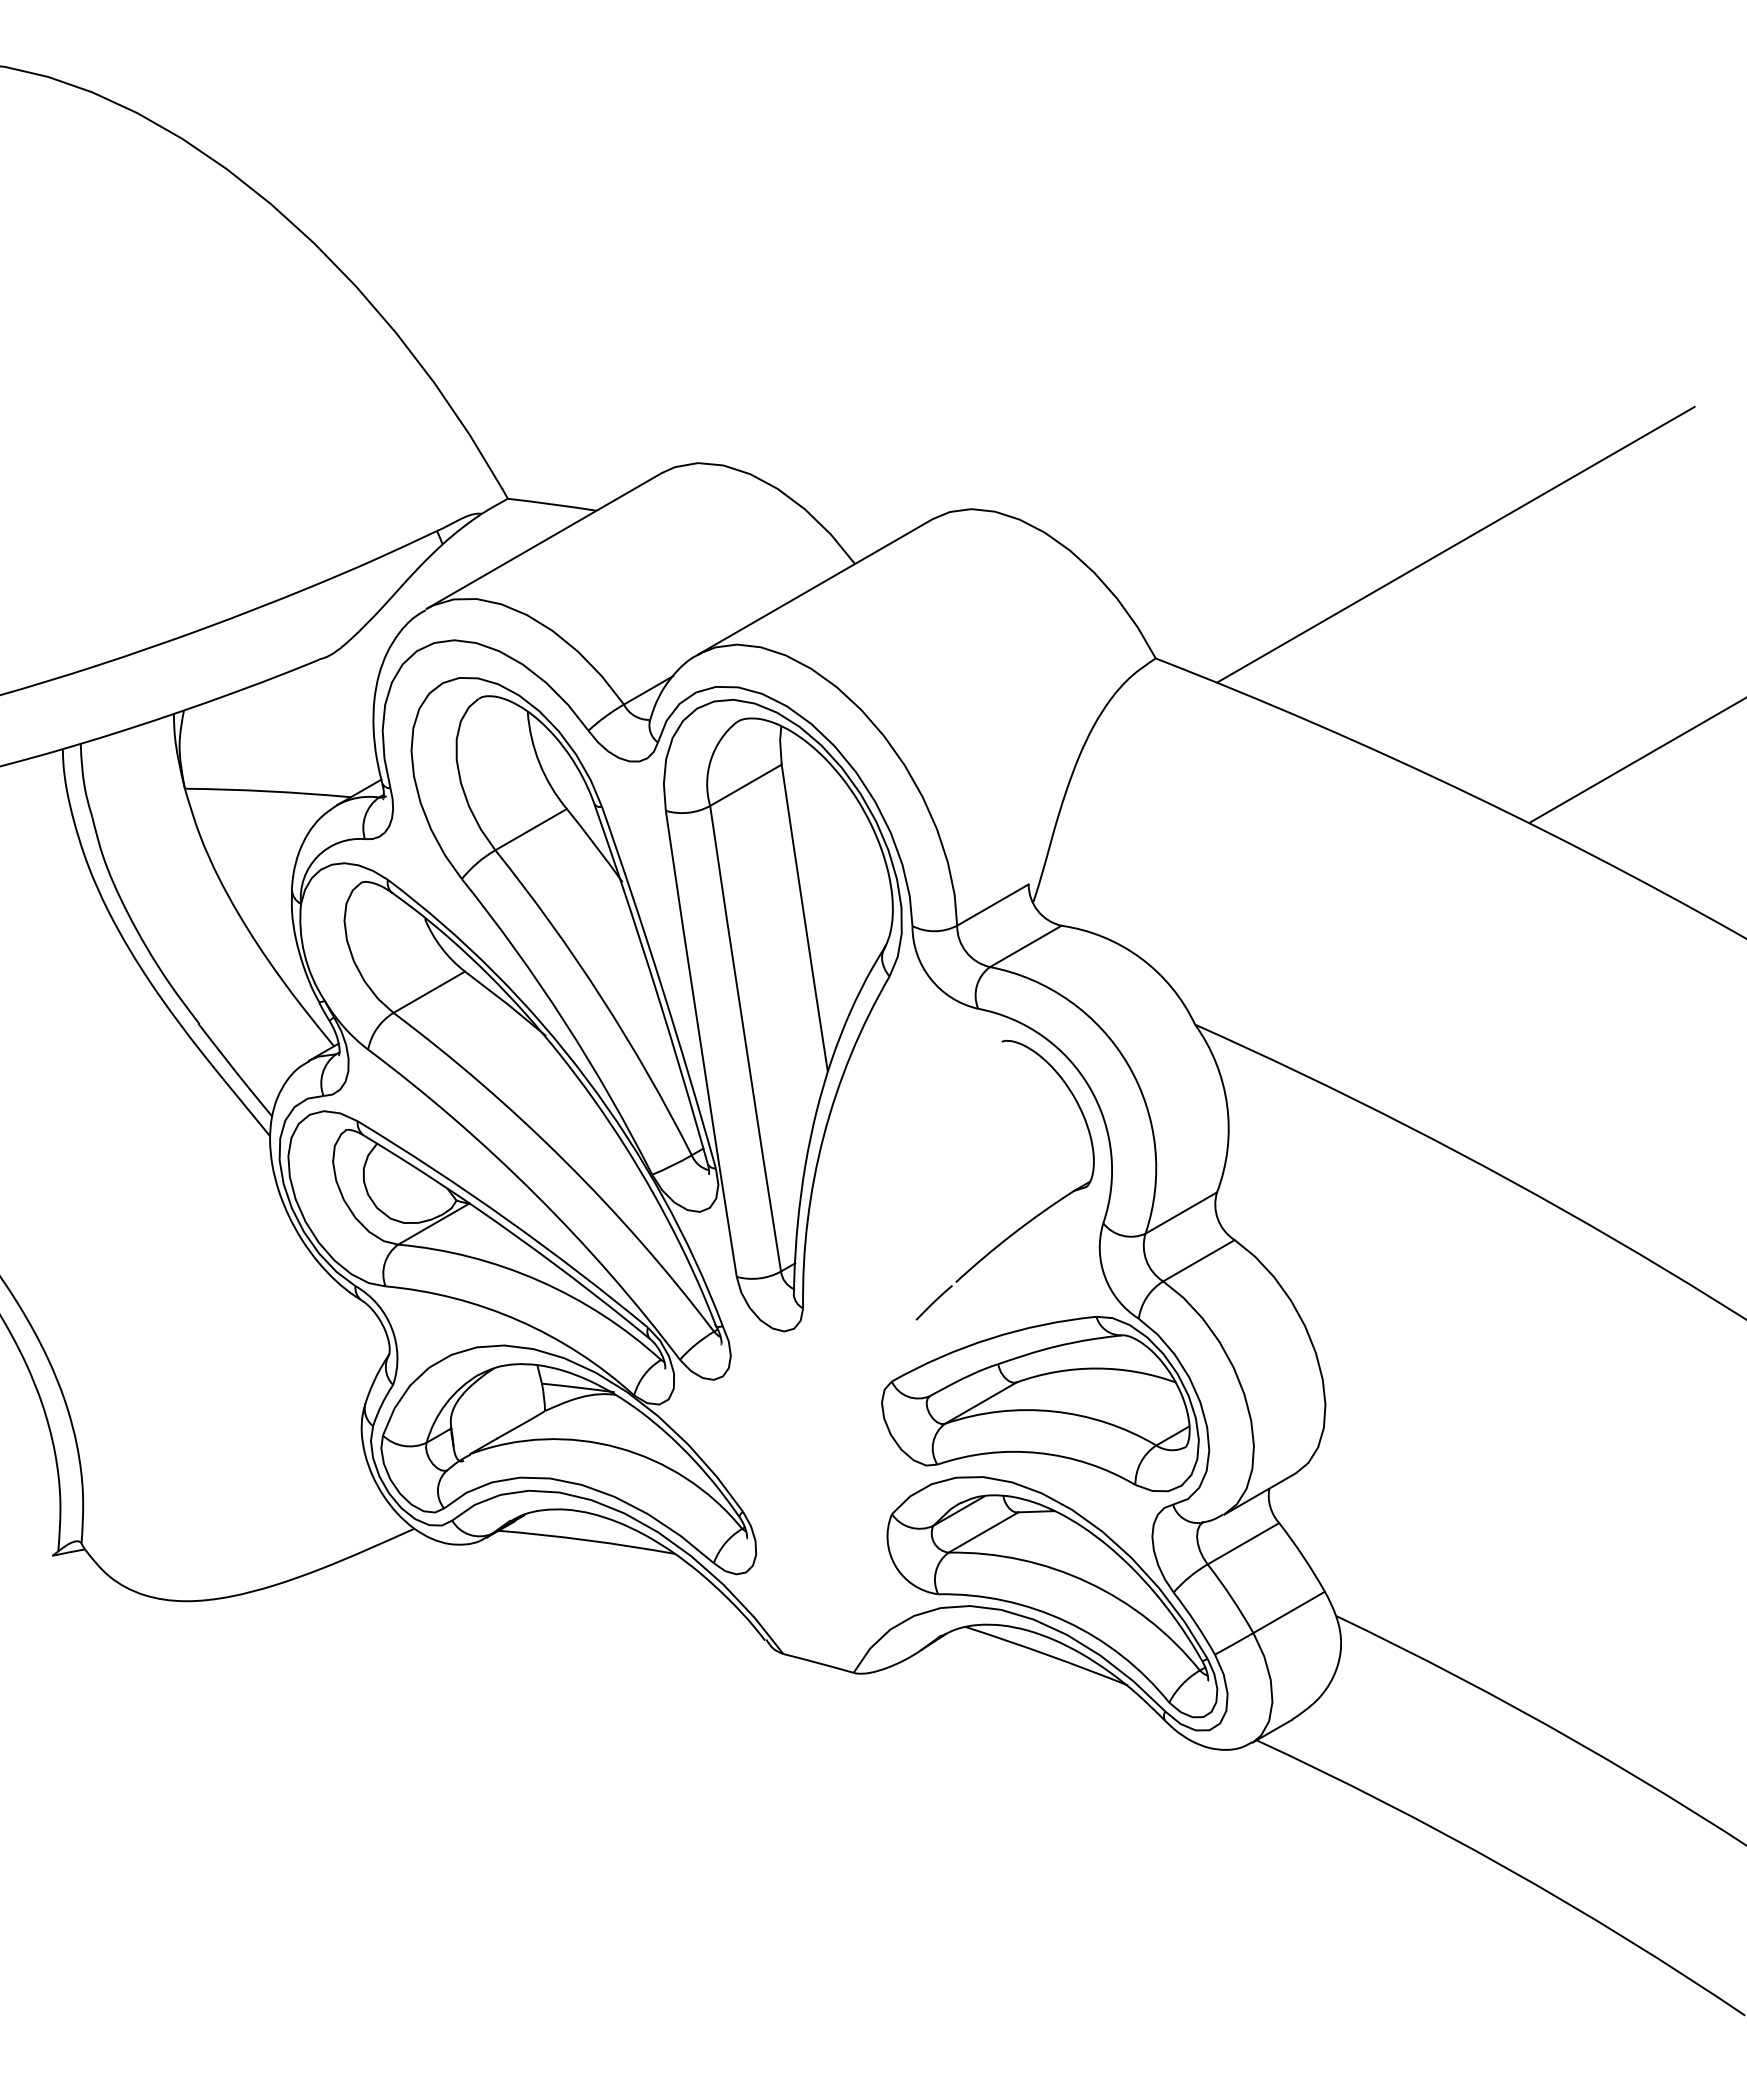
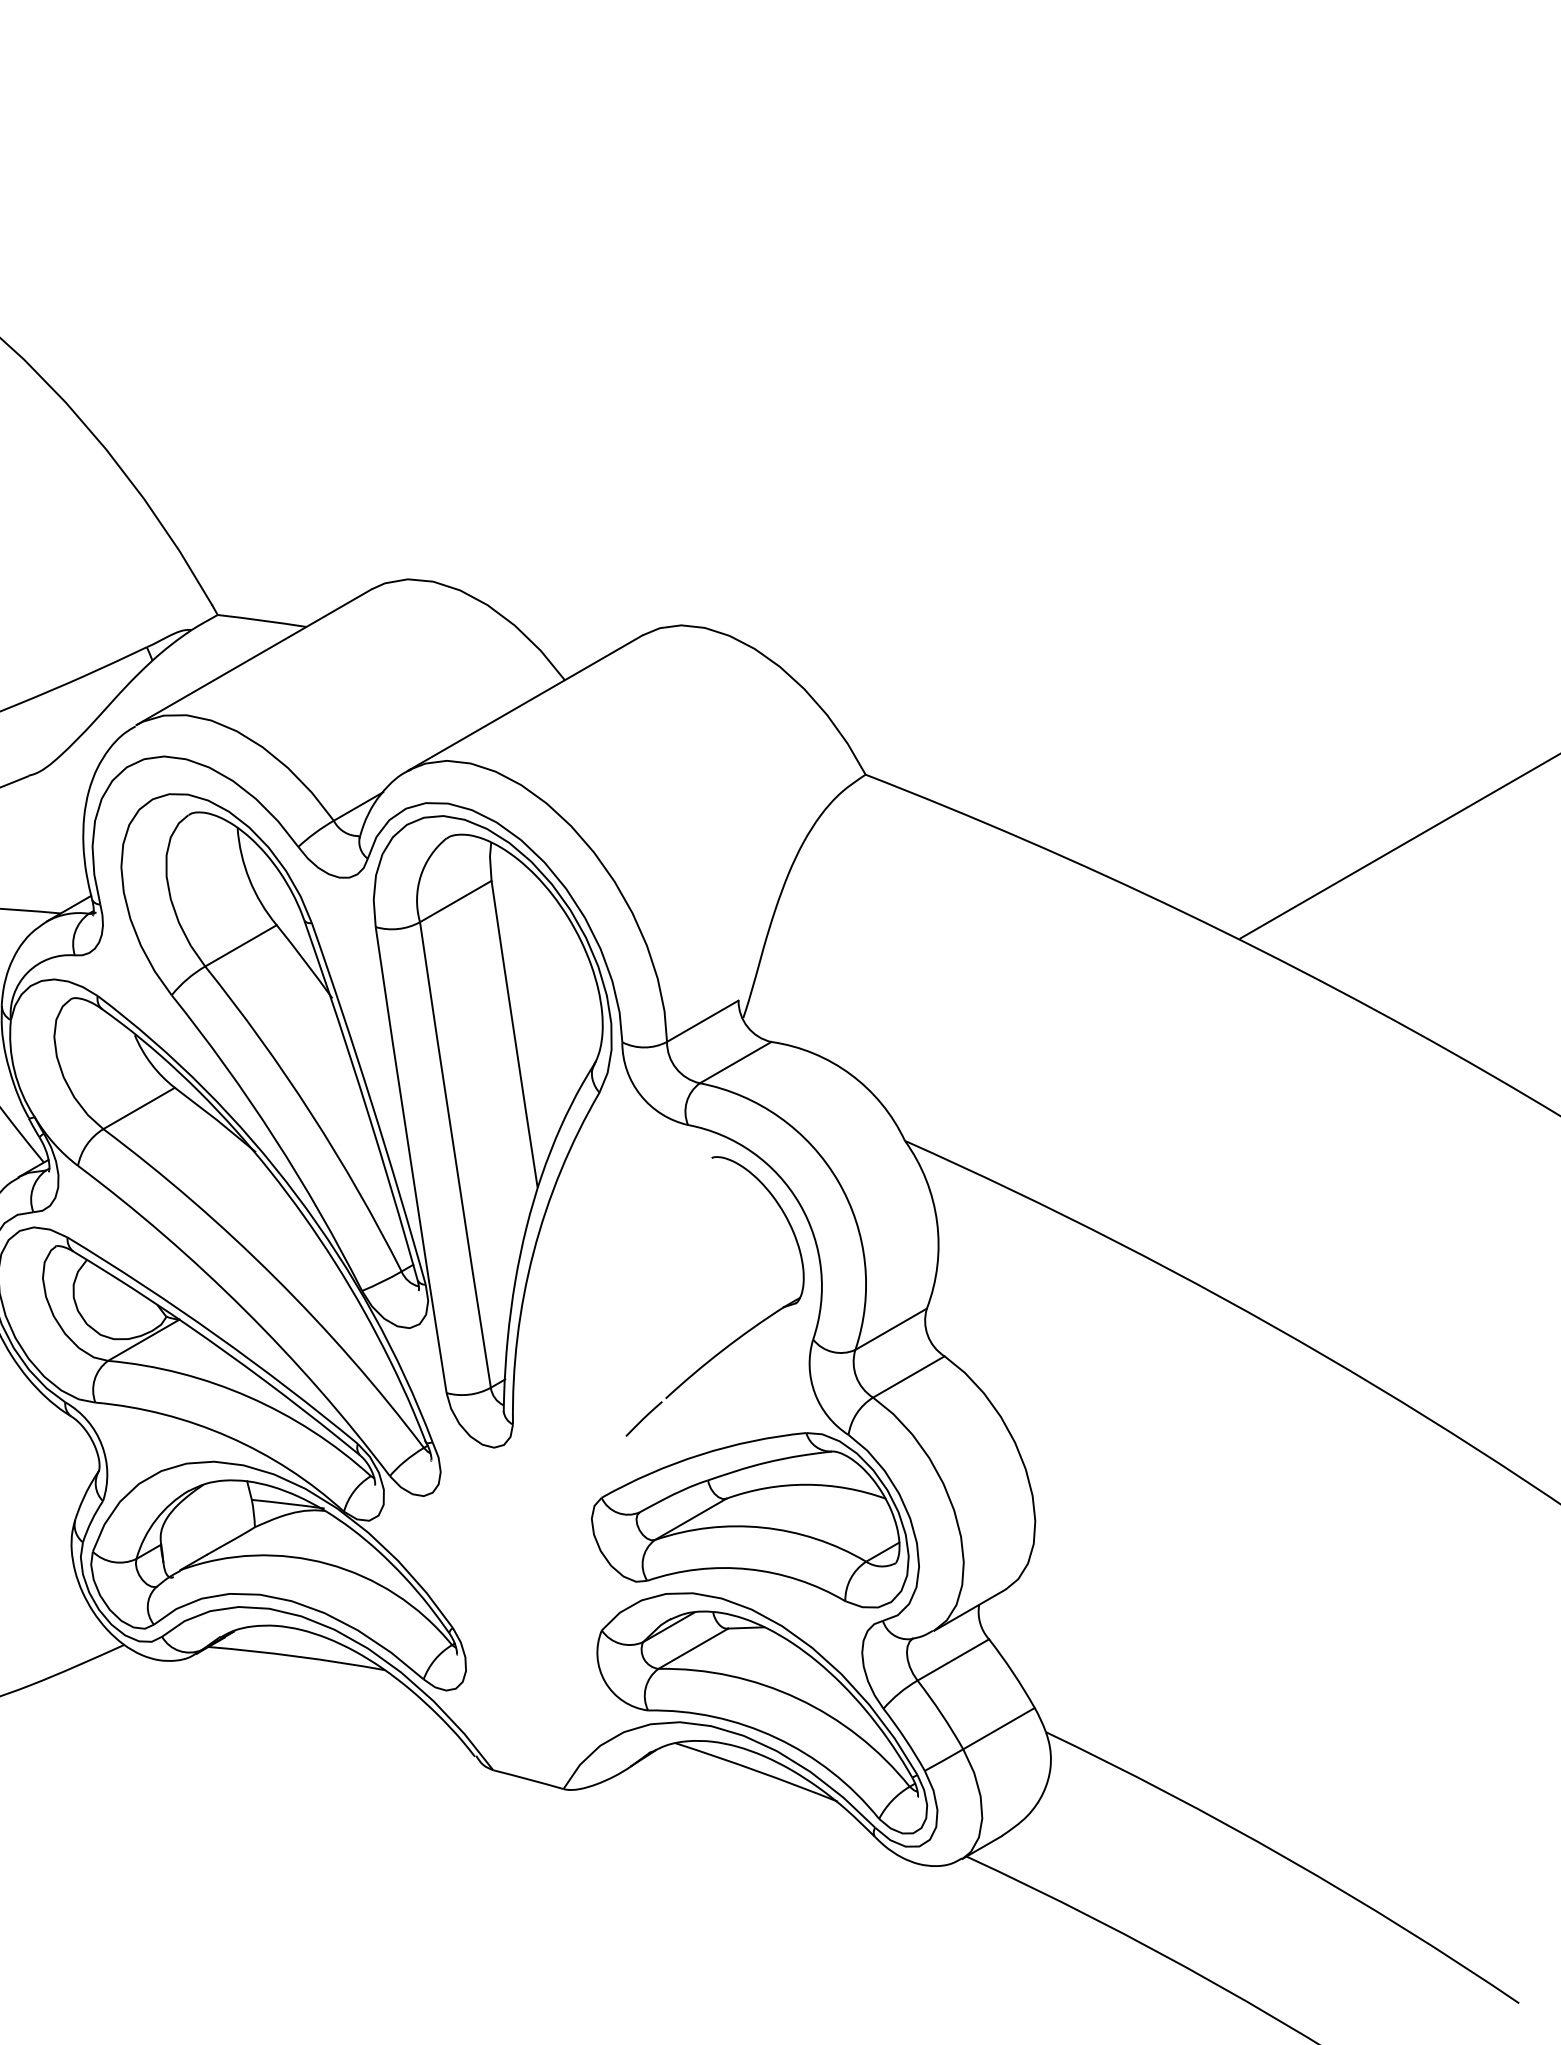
line: (1455, 544) -> (1165, 660), removed

